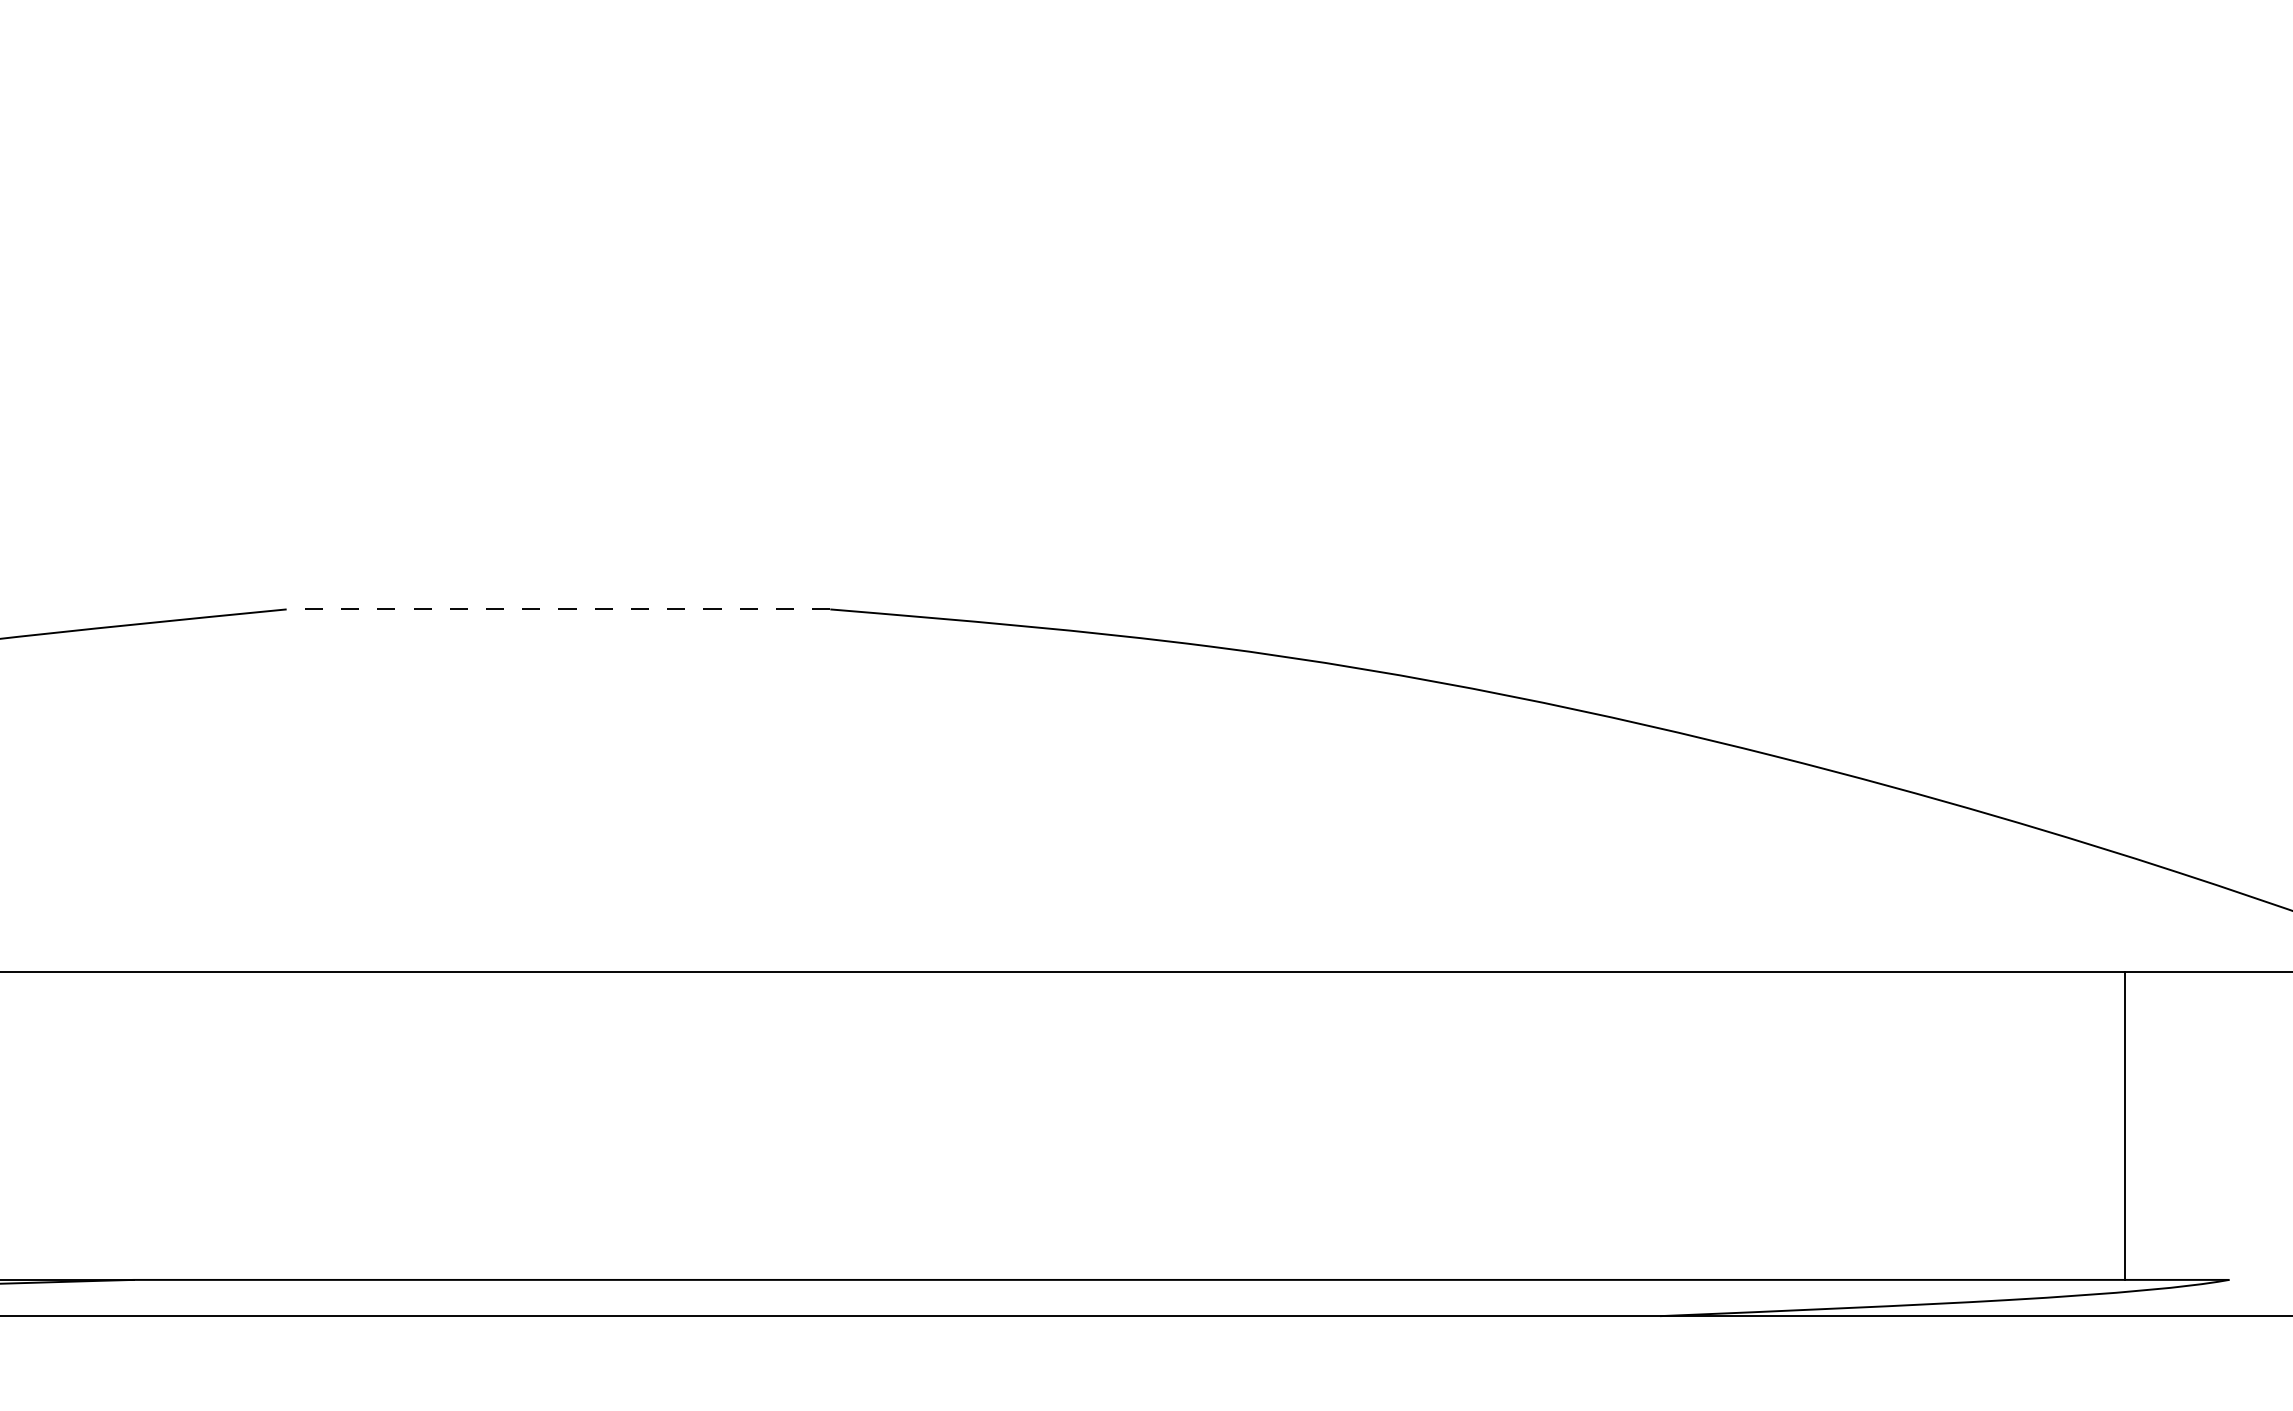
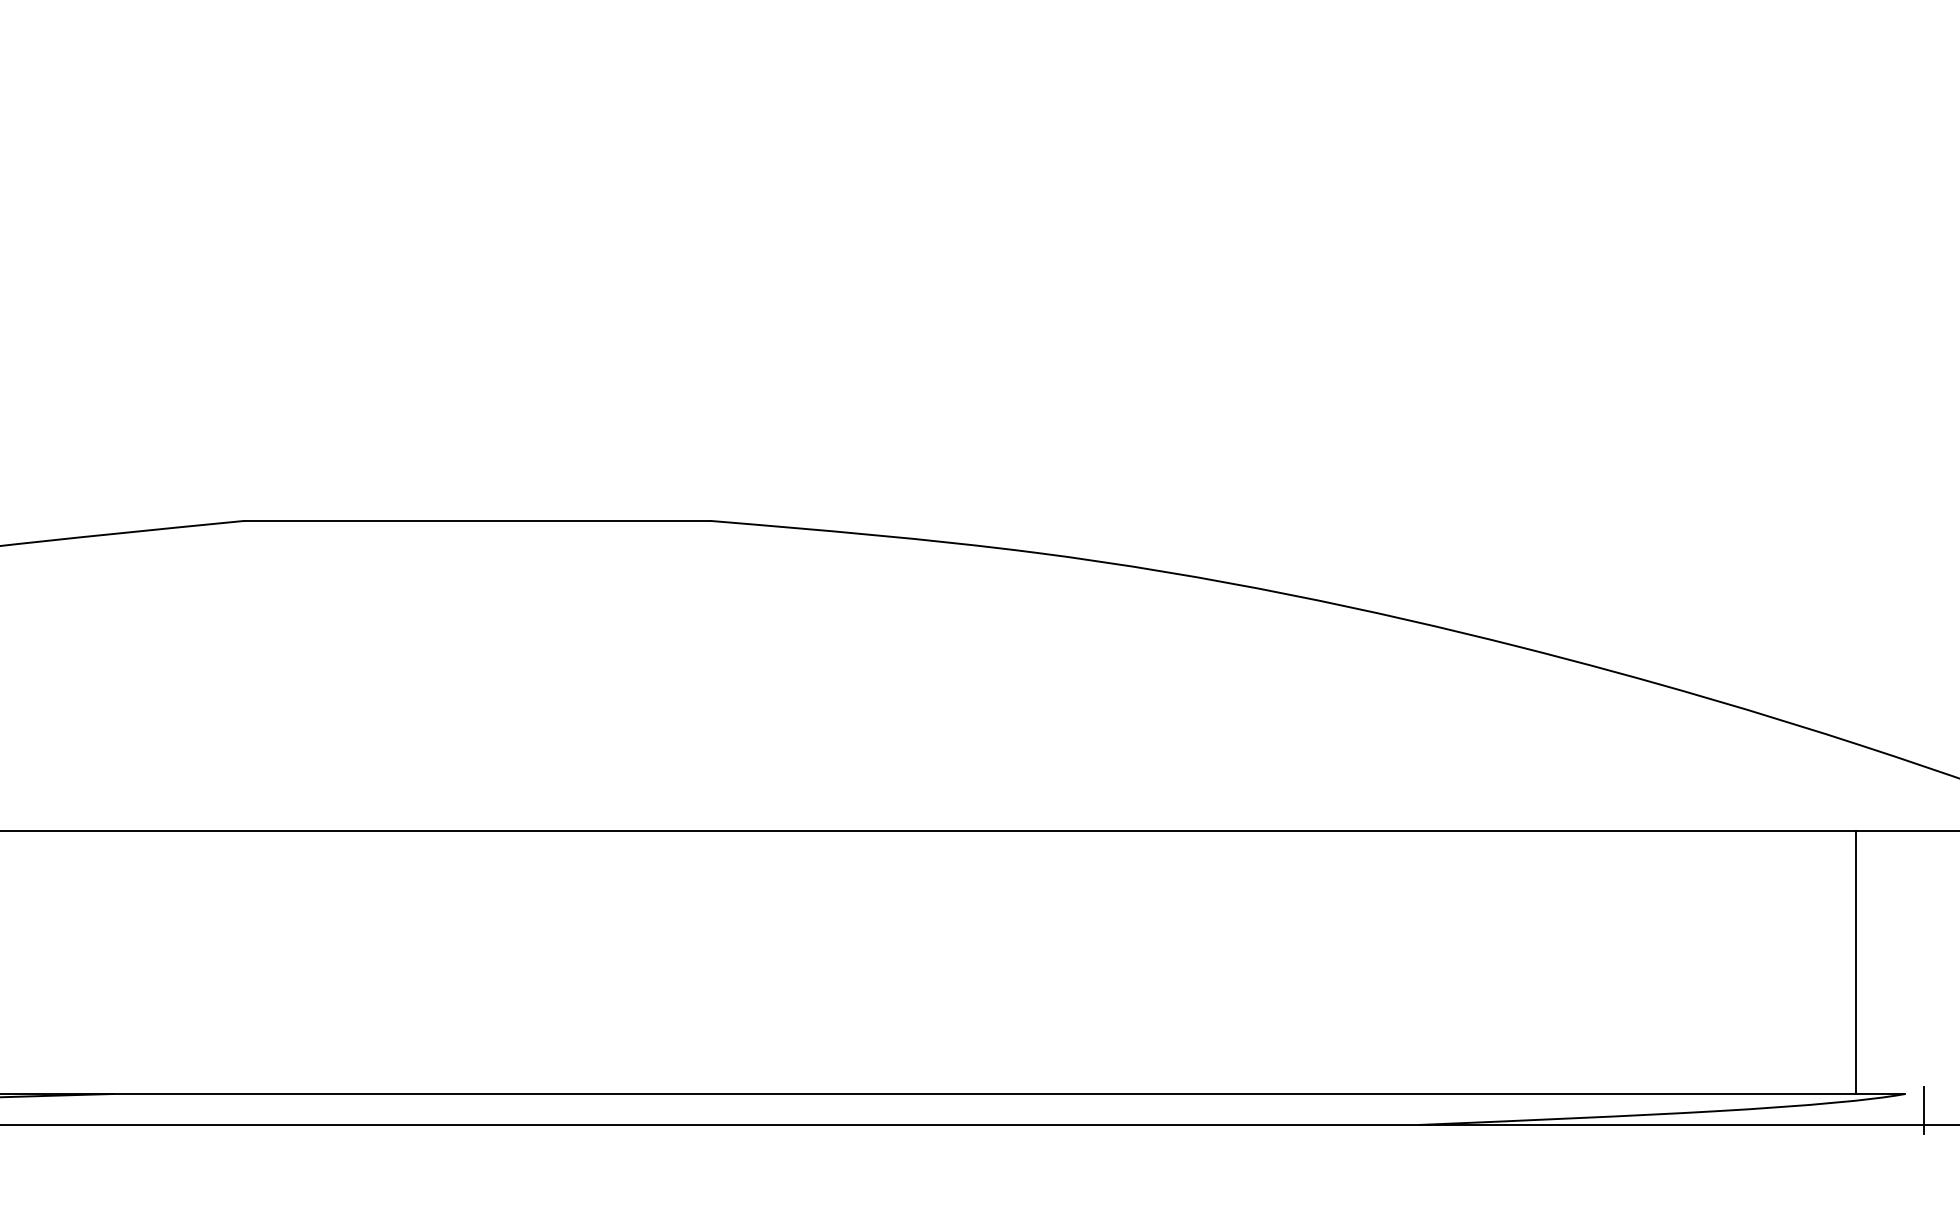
line: (557, 608) -> (476, 520), dashed -> solid
line: (2123, 1124) -> (1855, 961), moved
line: (2250, 1299) -> (1923, 1110), added

